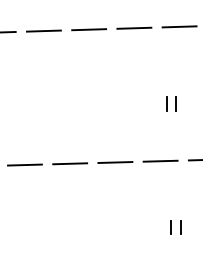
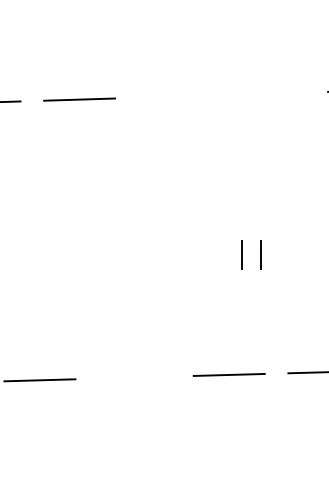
line: (179, 26) -> (268, 92), removed
line: (134, 27) -> (174, 95), removed
line: (115, 162) -> (134, 377), removed

